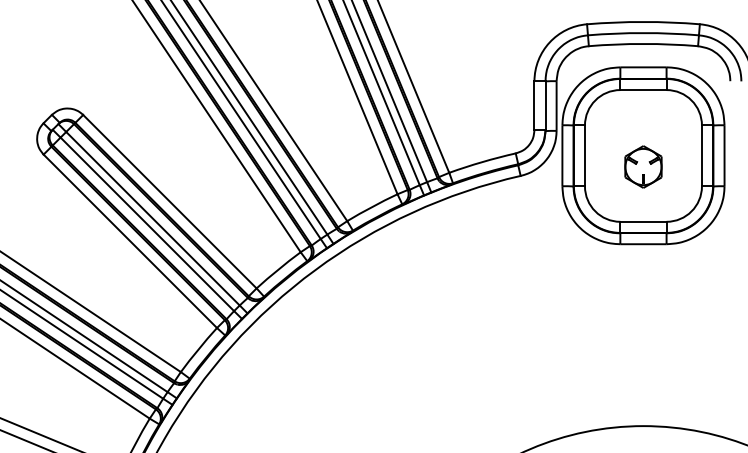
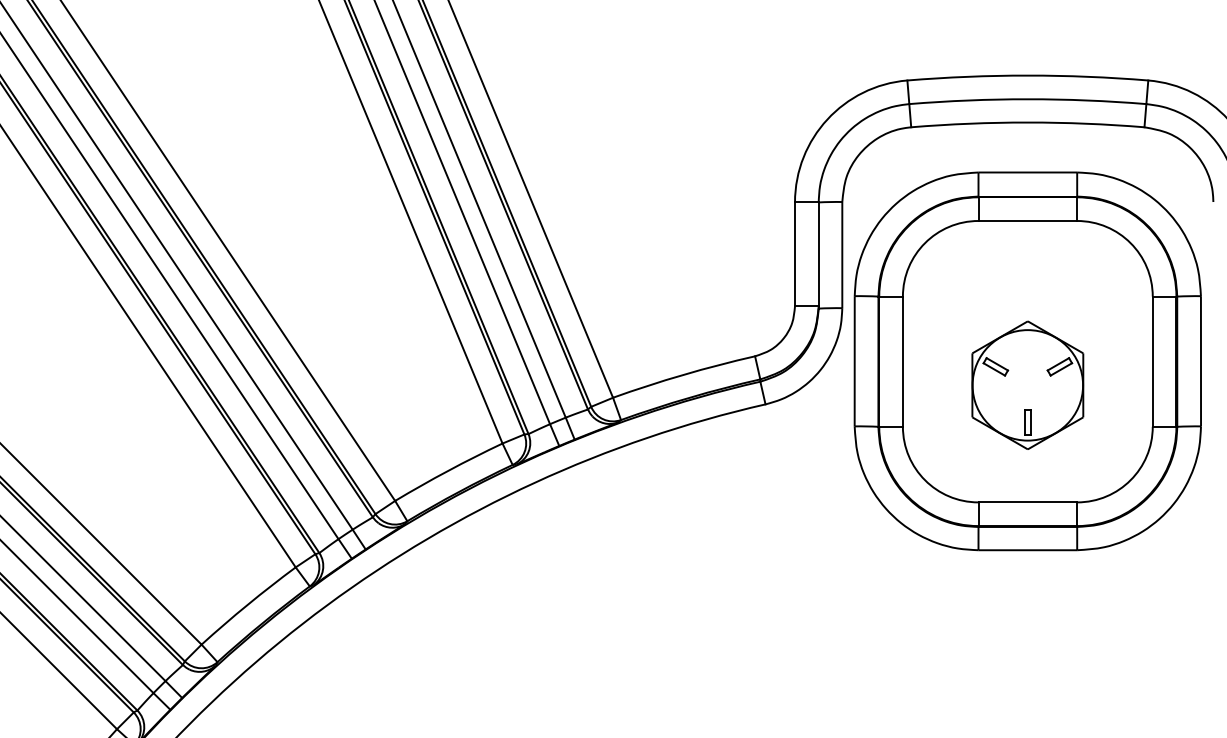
part: (643, 166) -> (1027, 384), size x1.43

